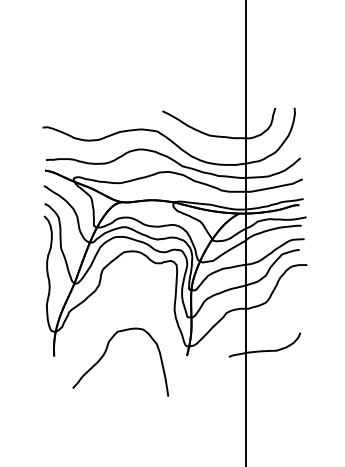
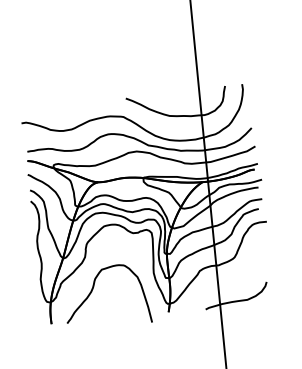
curve: (105, 353) -> (93, 289), moved

